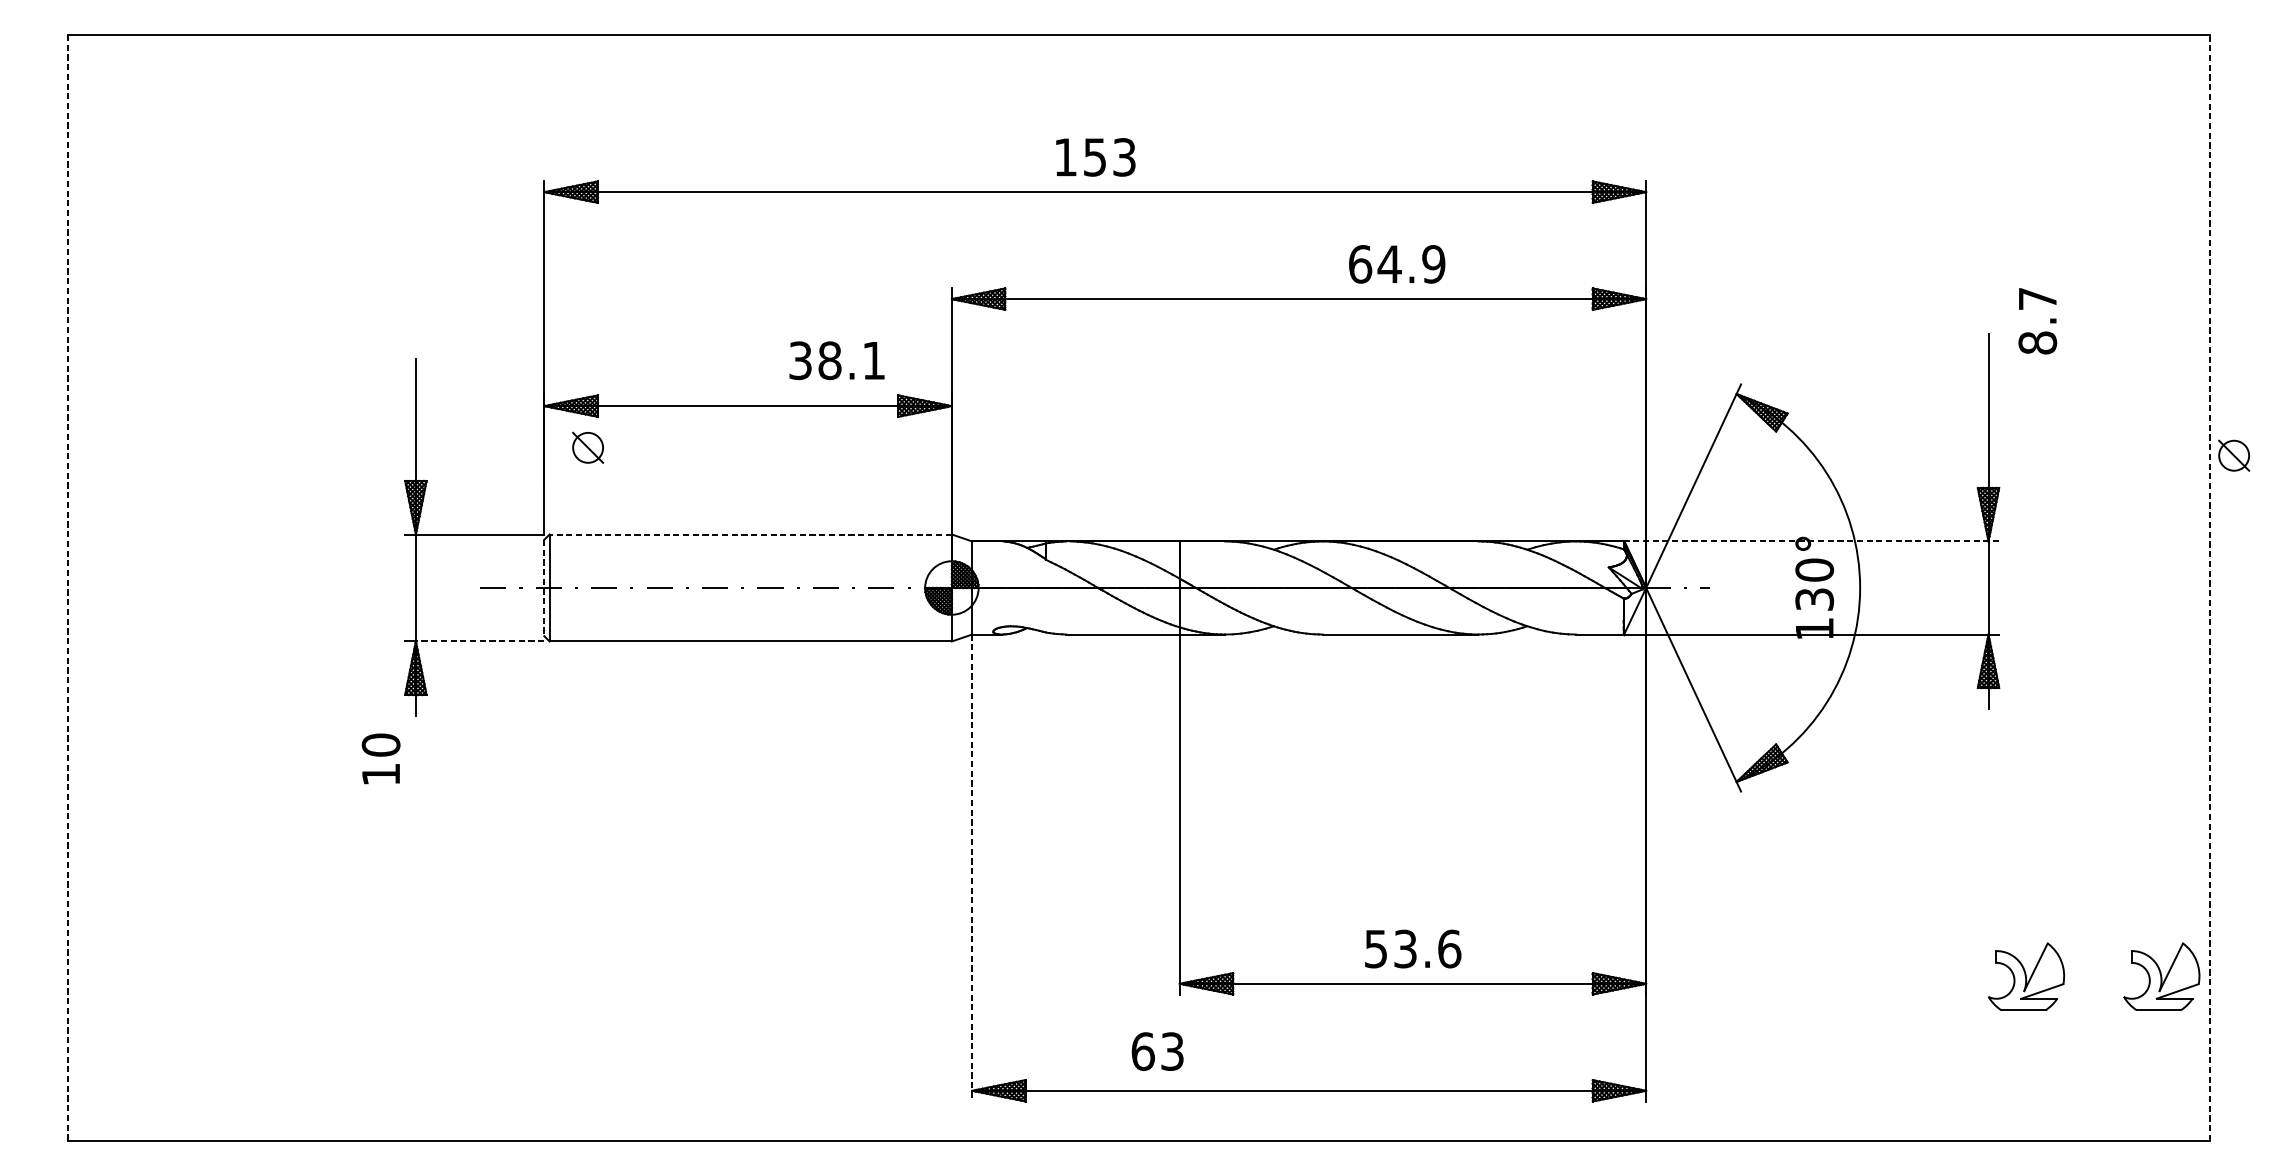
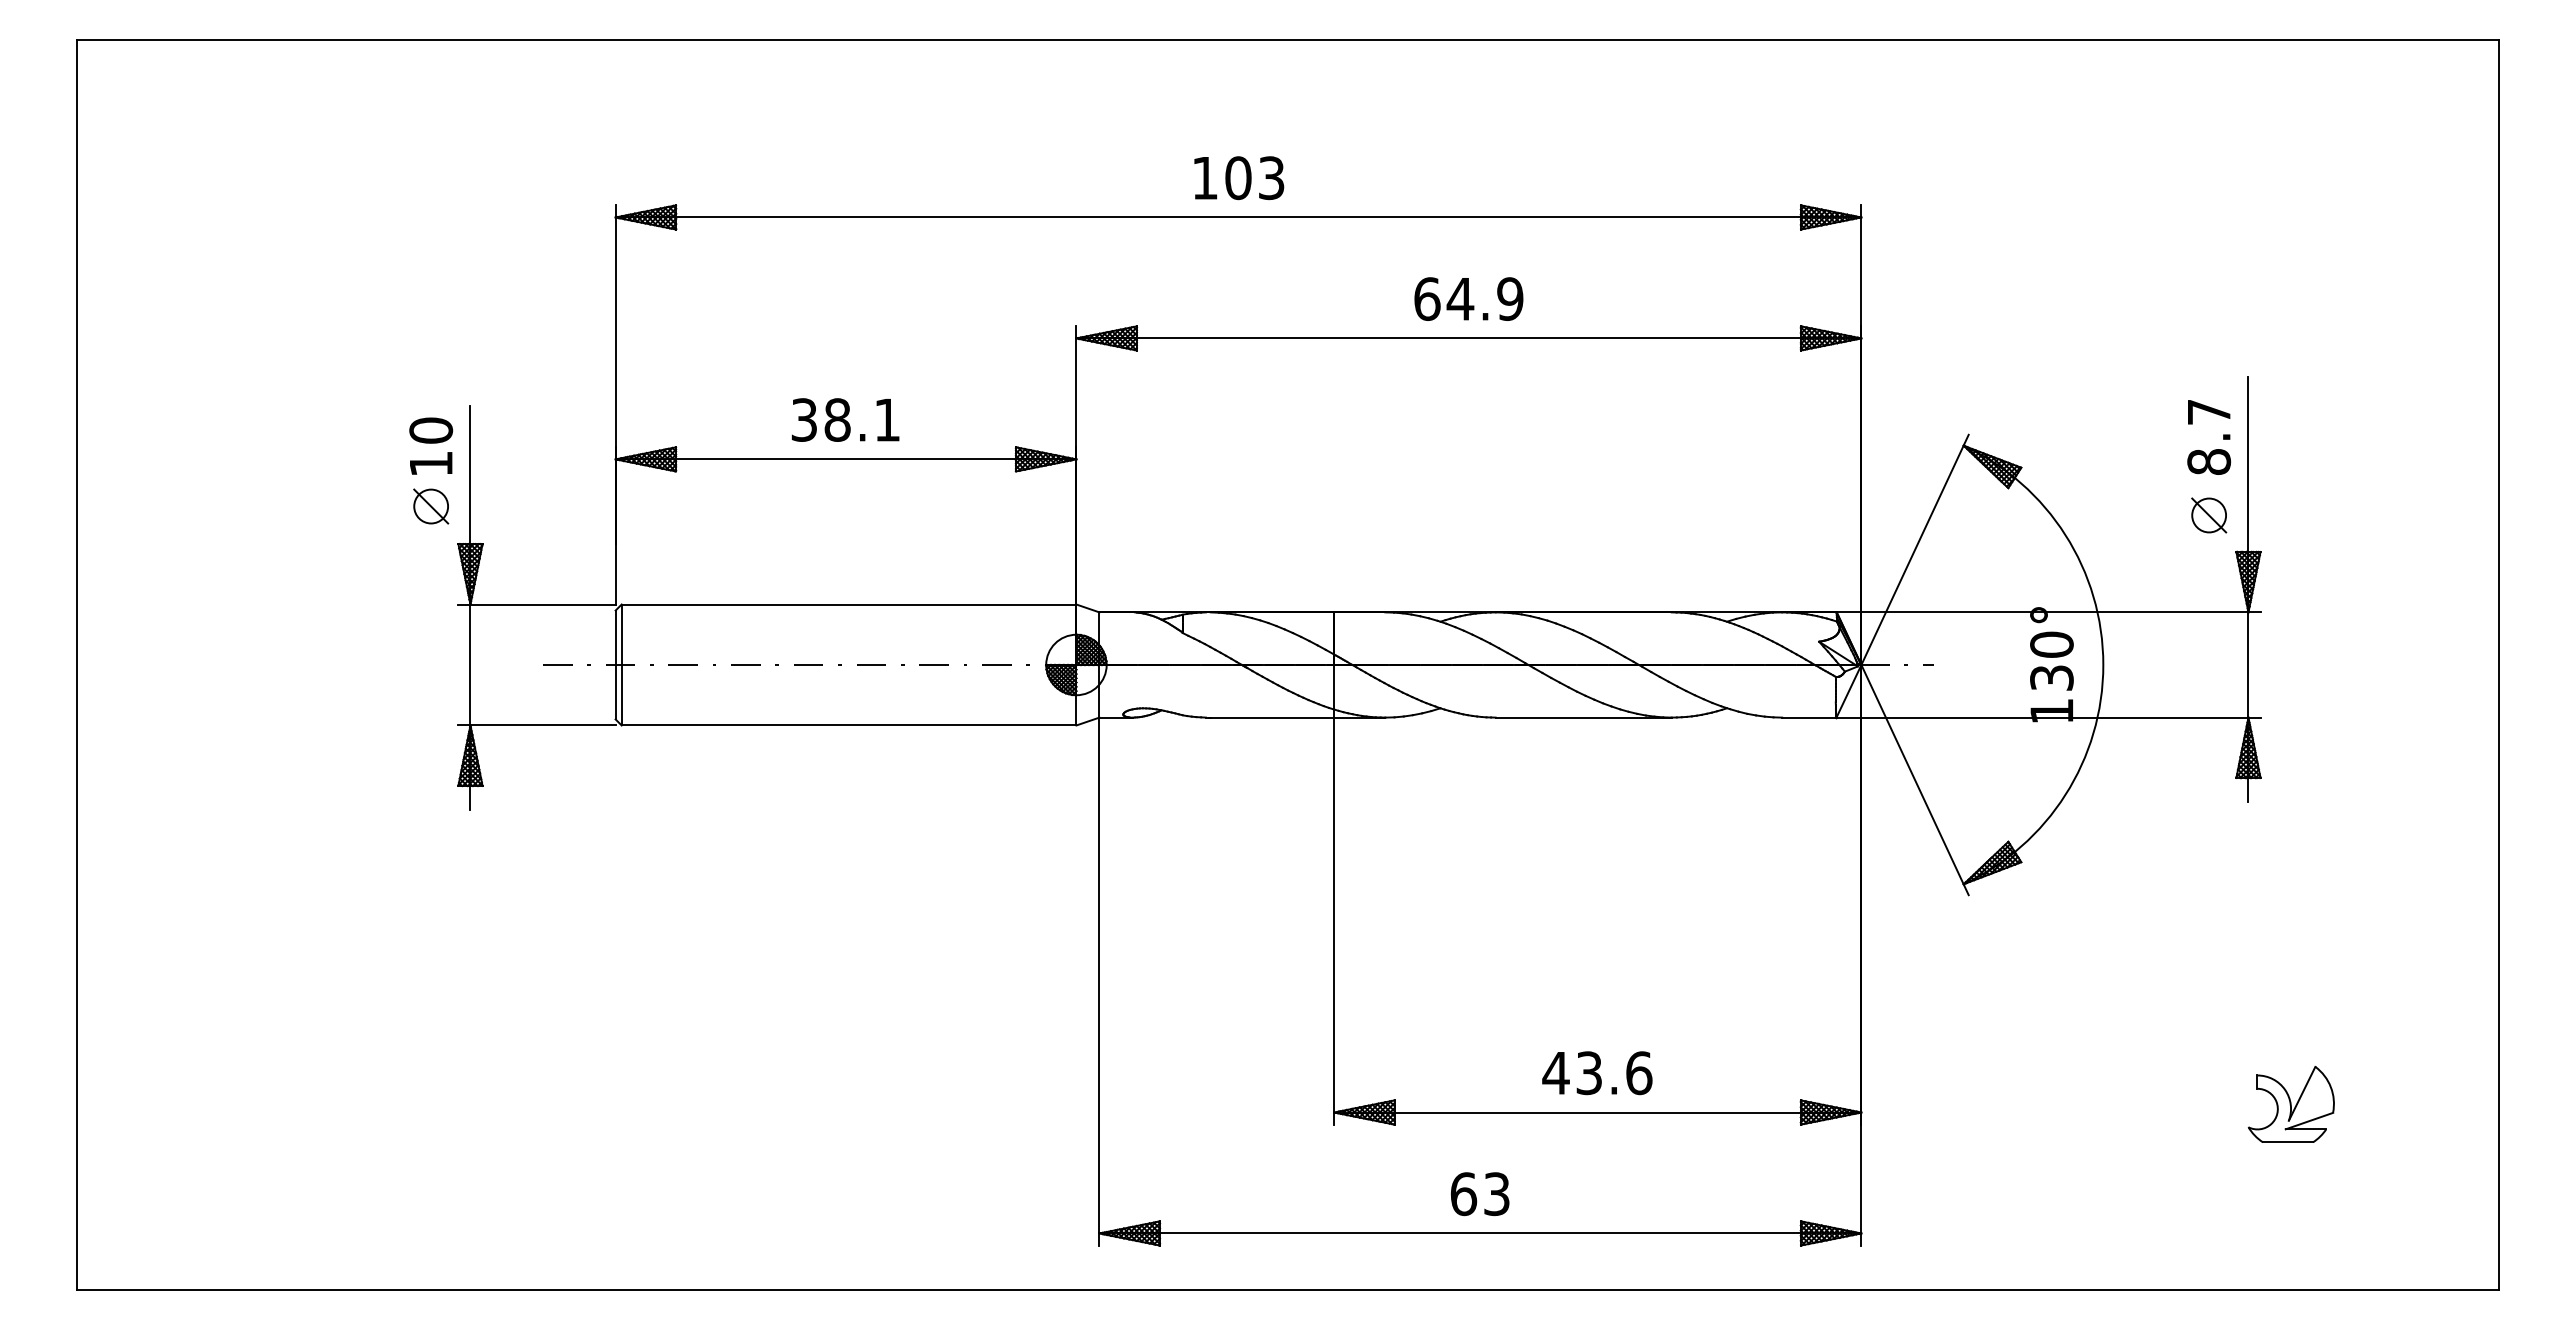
text: (1095, 157) -> (1238, 178), 153 -> 103
text: (1396, 263) -> (1468, 298), moved
text: (2038, 321) -> (2209, 437), moved
text: (836, 360) -> (845, 419), moved
part: (588, 447) -> (431, 506), moved
part: (2234, 455) -> (2209, 515), moved
line: (750, 534) -> (848, 604), dashed -> solid
line: (1811, 541) -> (2048, 612), dashed -> solid
line: (2209, 587) -> (2498, 664), dashed -> solid
line: (68, 588) -> (77, 665), dashed -> solid
line: (544, 588) -> (615, 665), dashed -> solid
line: (480, 641) -> (543, 725), dashed -> solid
text: (381, 758) -> (431, 445), moved
line: (972, 867) -> (1099, 981), dashed -> solid
text: (1375, 949) -> (1555, 1073), 53.6 -> 43.6
part: (2161, 976) -> (2443, 1104), removed
text: (1158, 1051) -> (1480, 1194), moved

